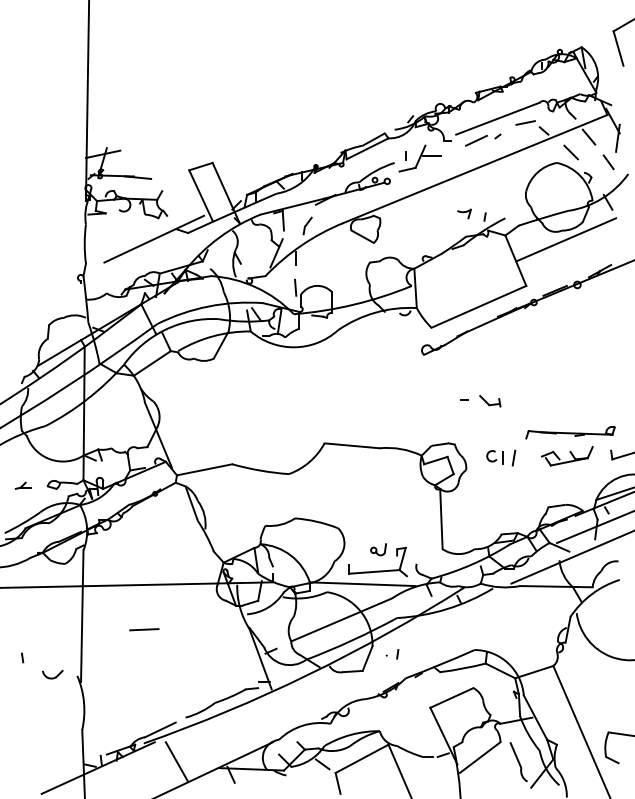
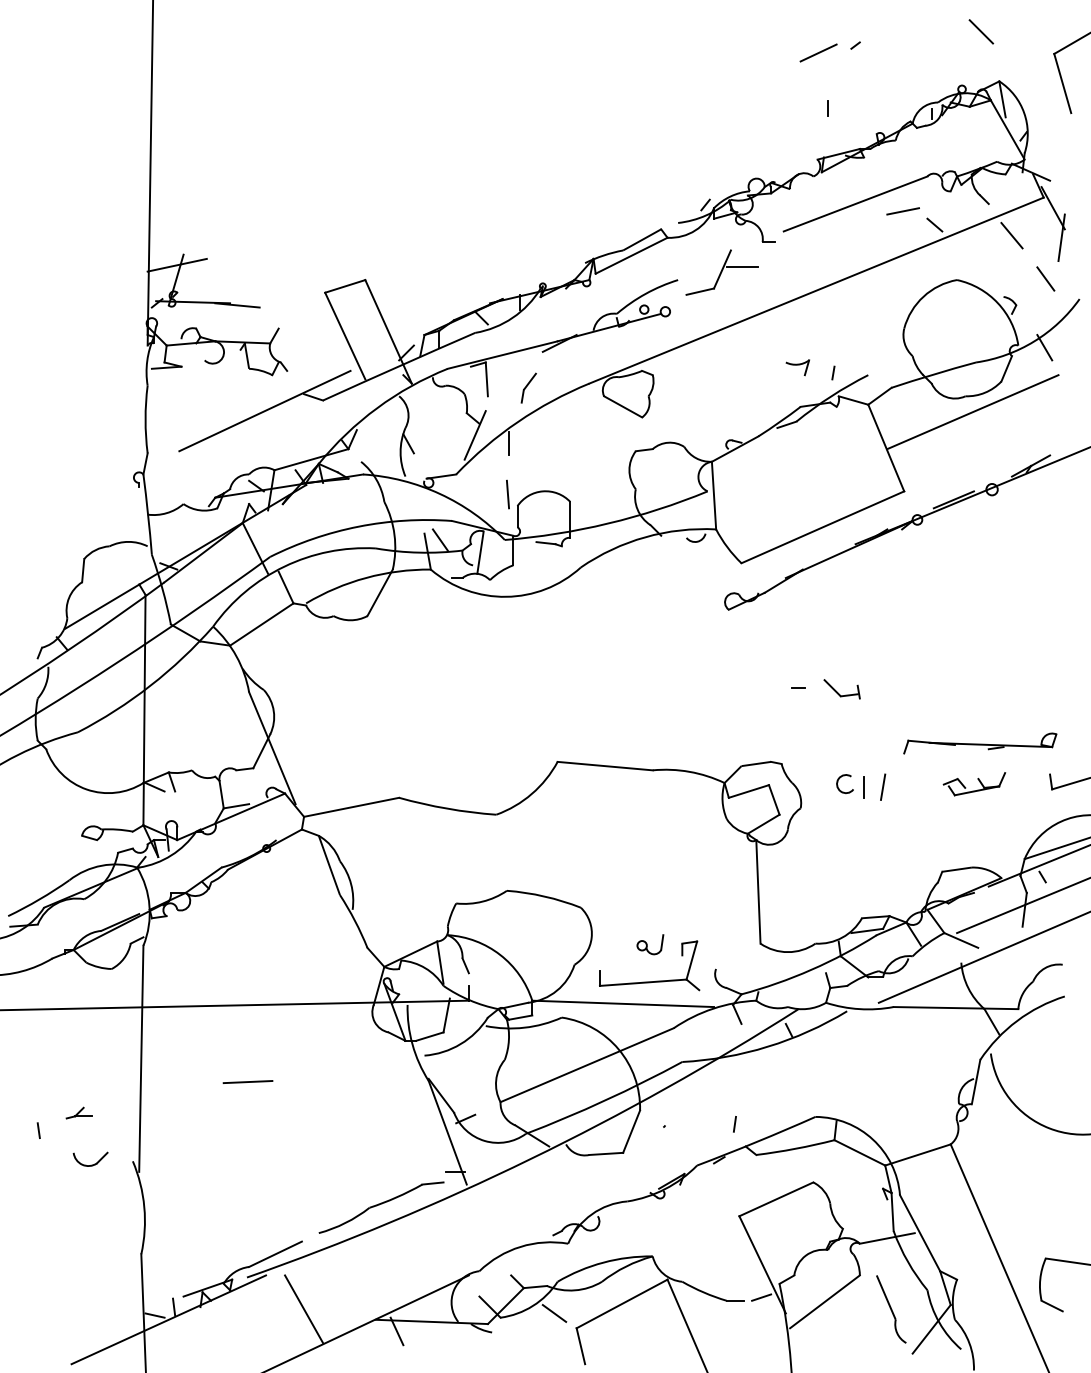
part: (483, 139) -> (830, 50), moved
line: (570, 152) -> (980, 31), moved
line: (405, 155) -> (827, 107), moved
part: (566, 456) -> (973, 784), size x0.7
part: (22, 485) -> (78, 1112), moved
line: (397, 654) -> (734, 1124), moved

